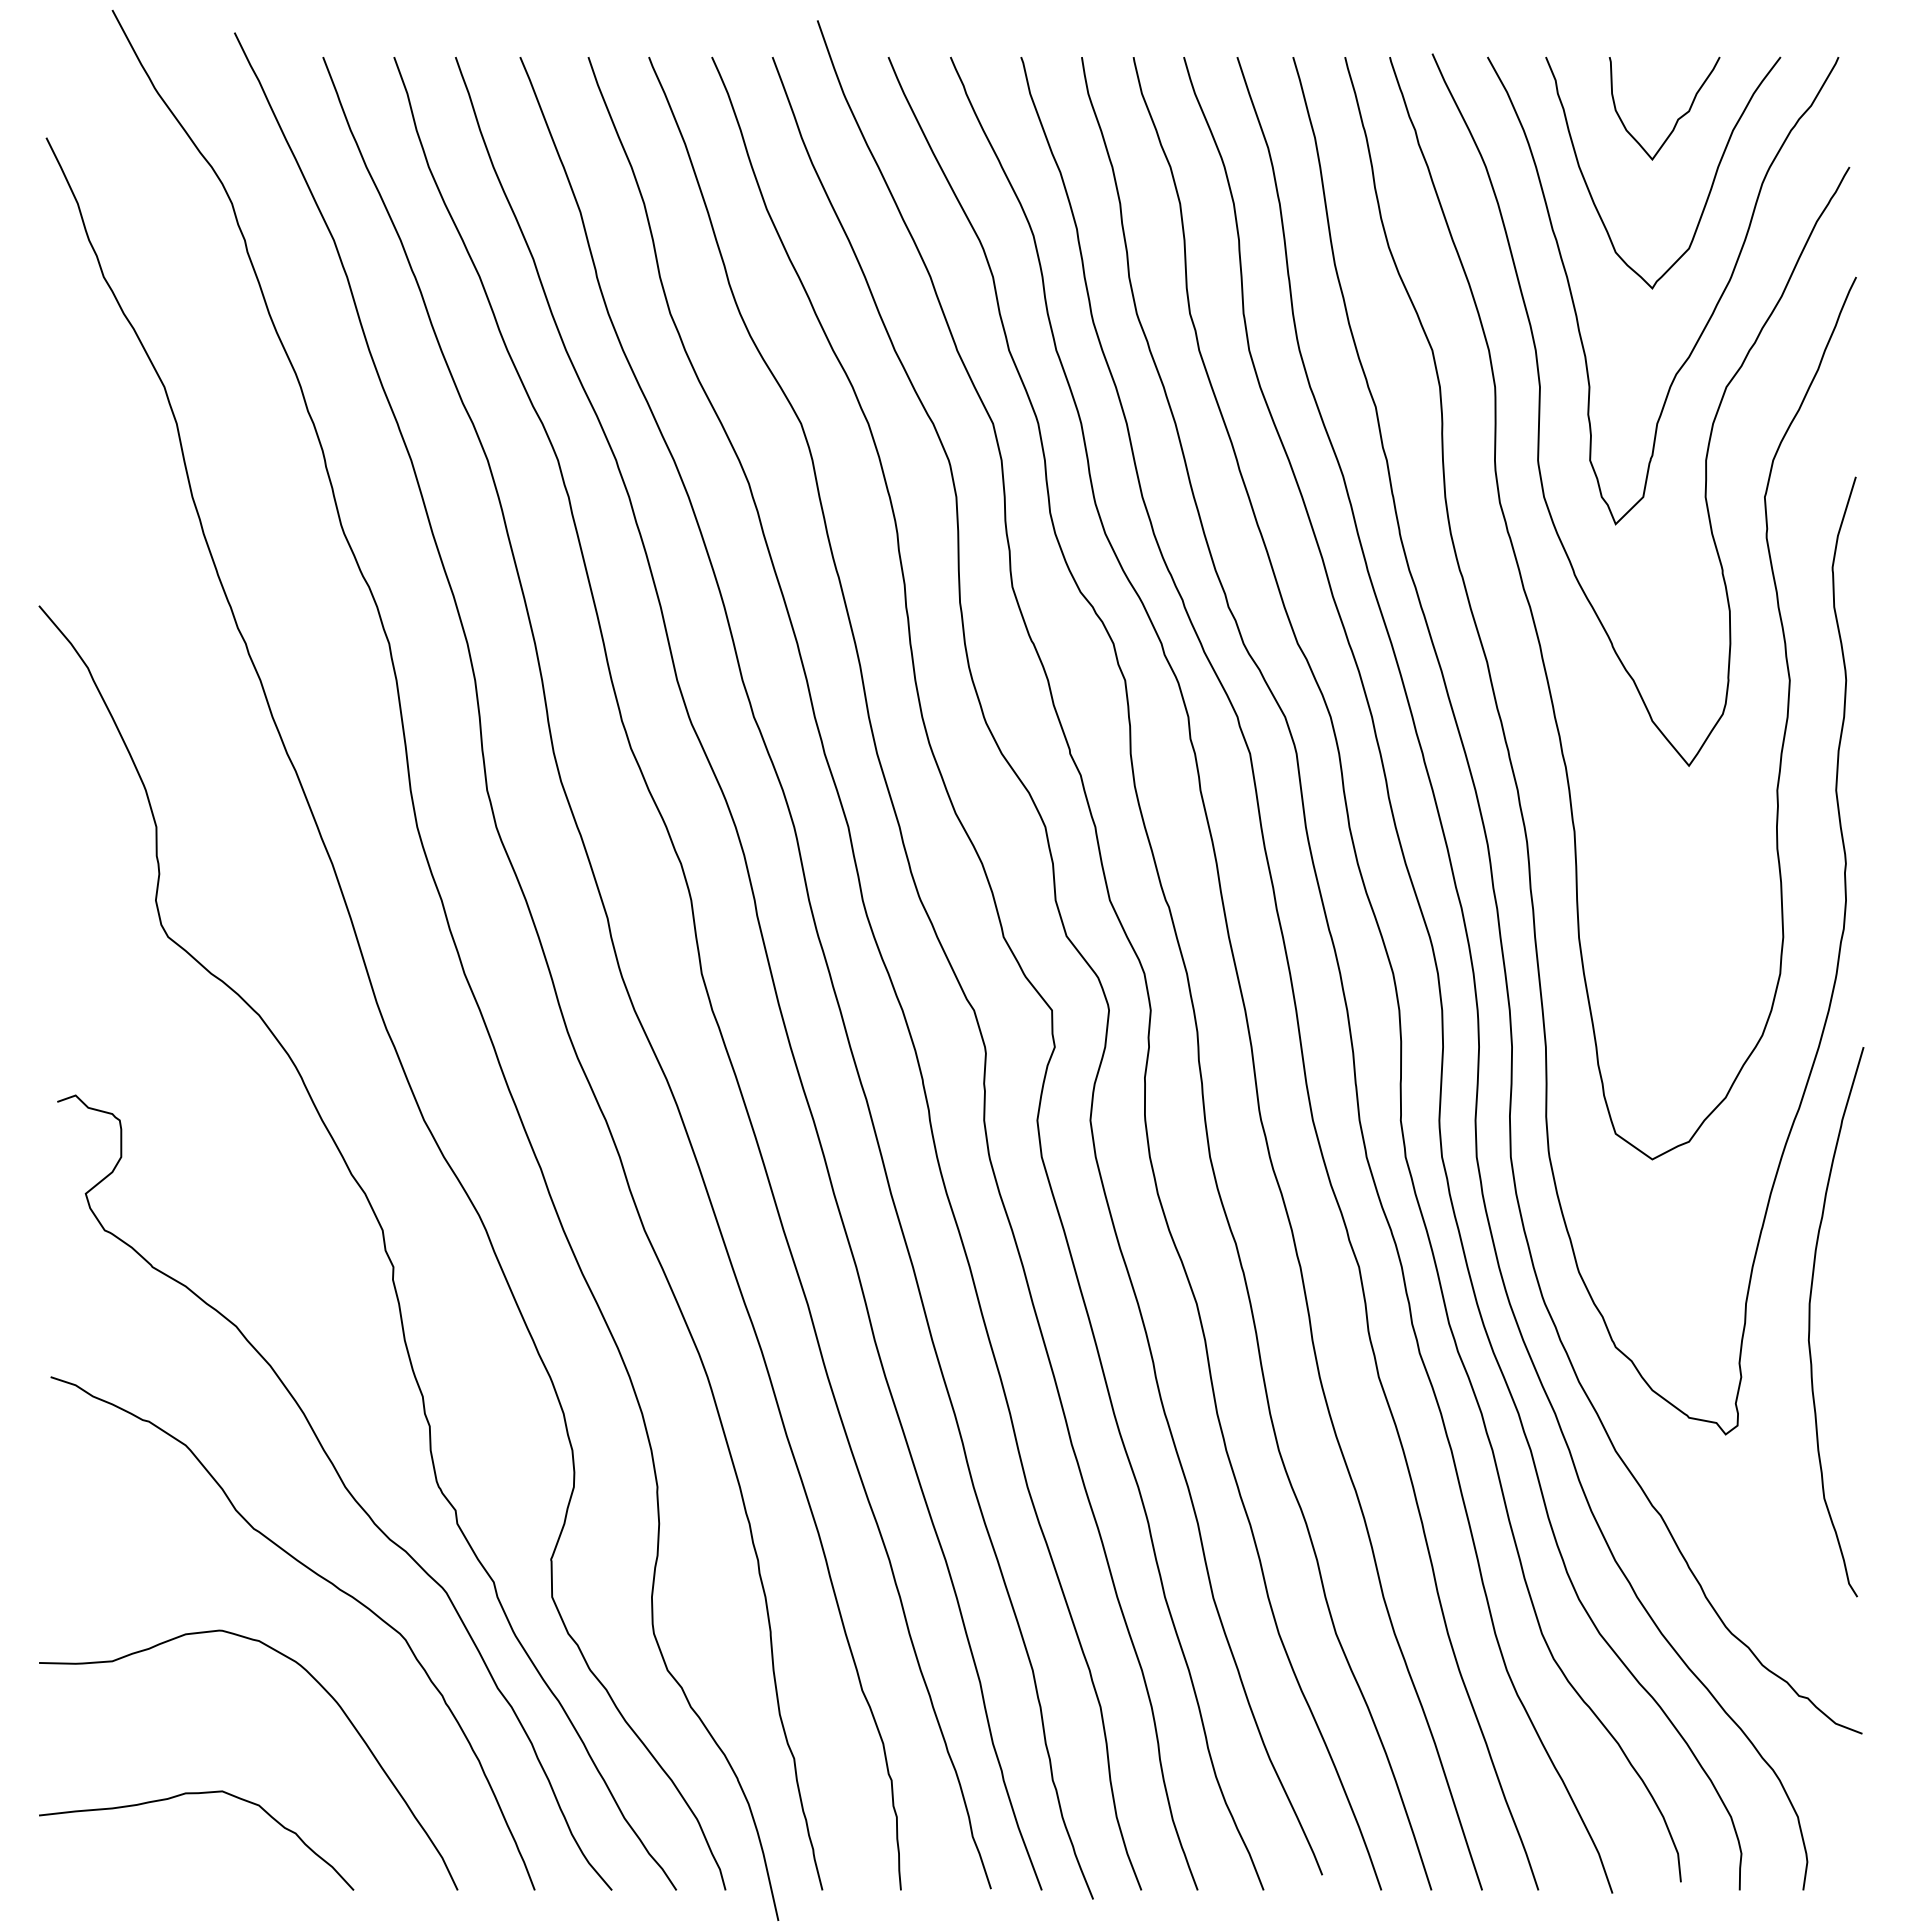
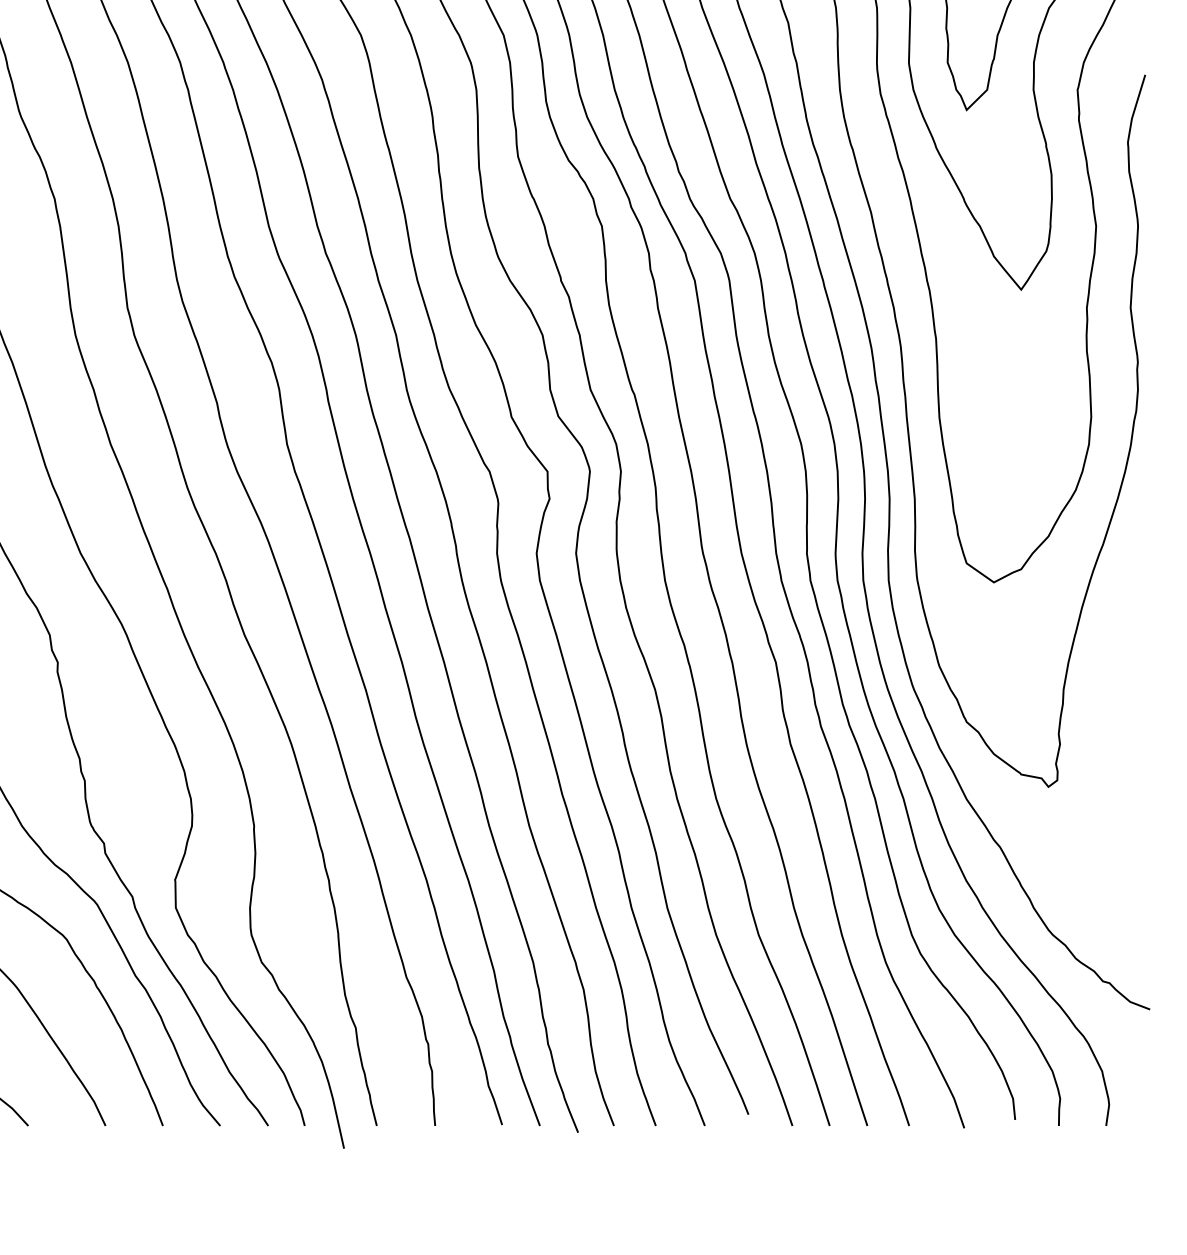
curve: (1810, 1322) -> (1111, 703), removed

